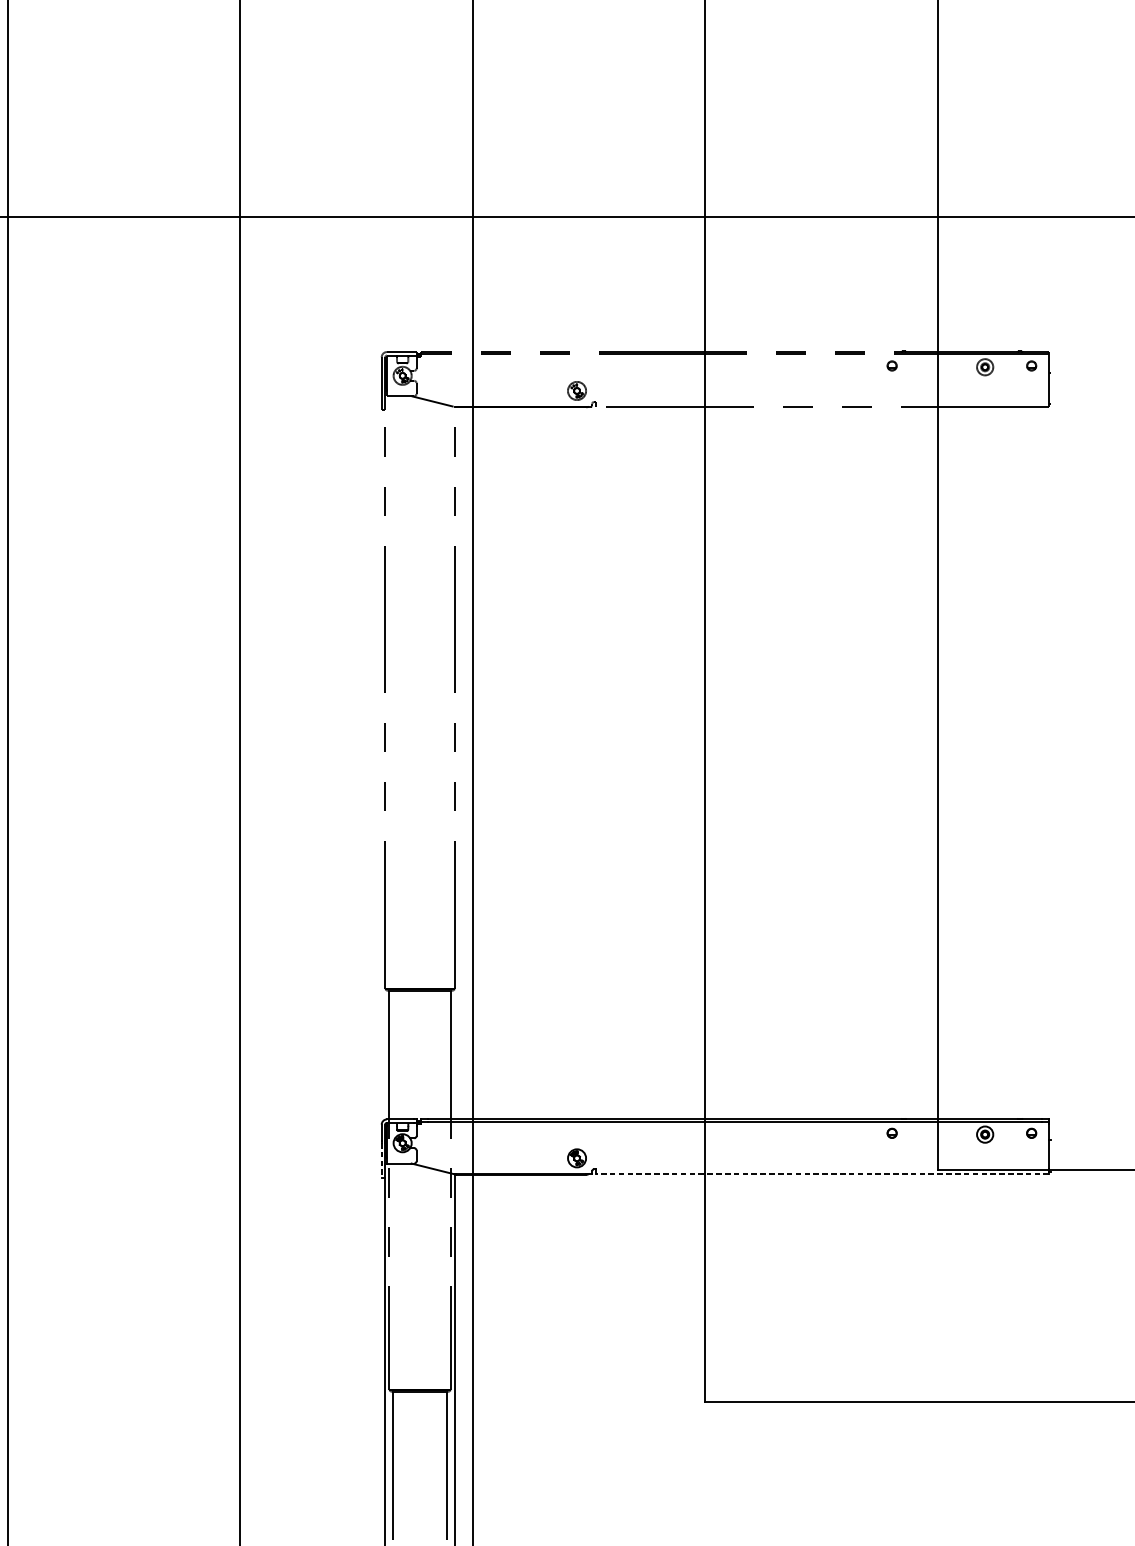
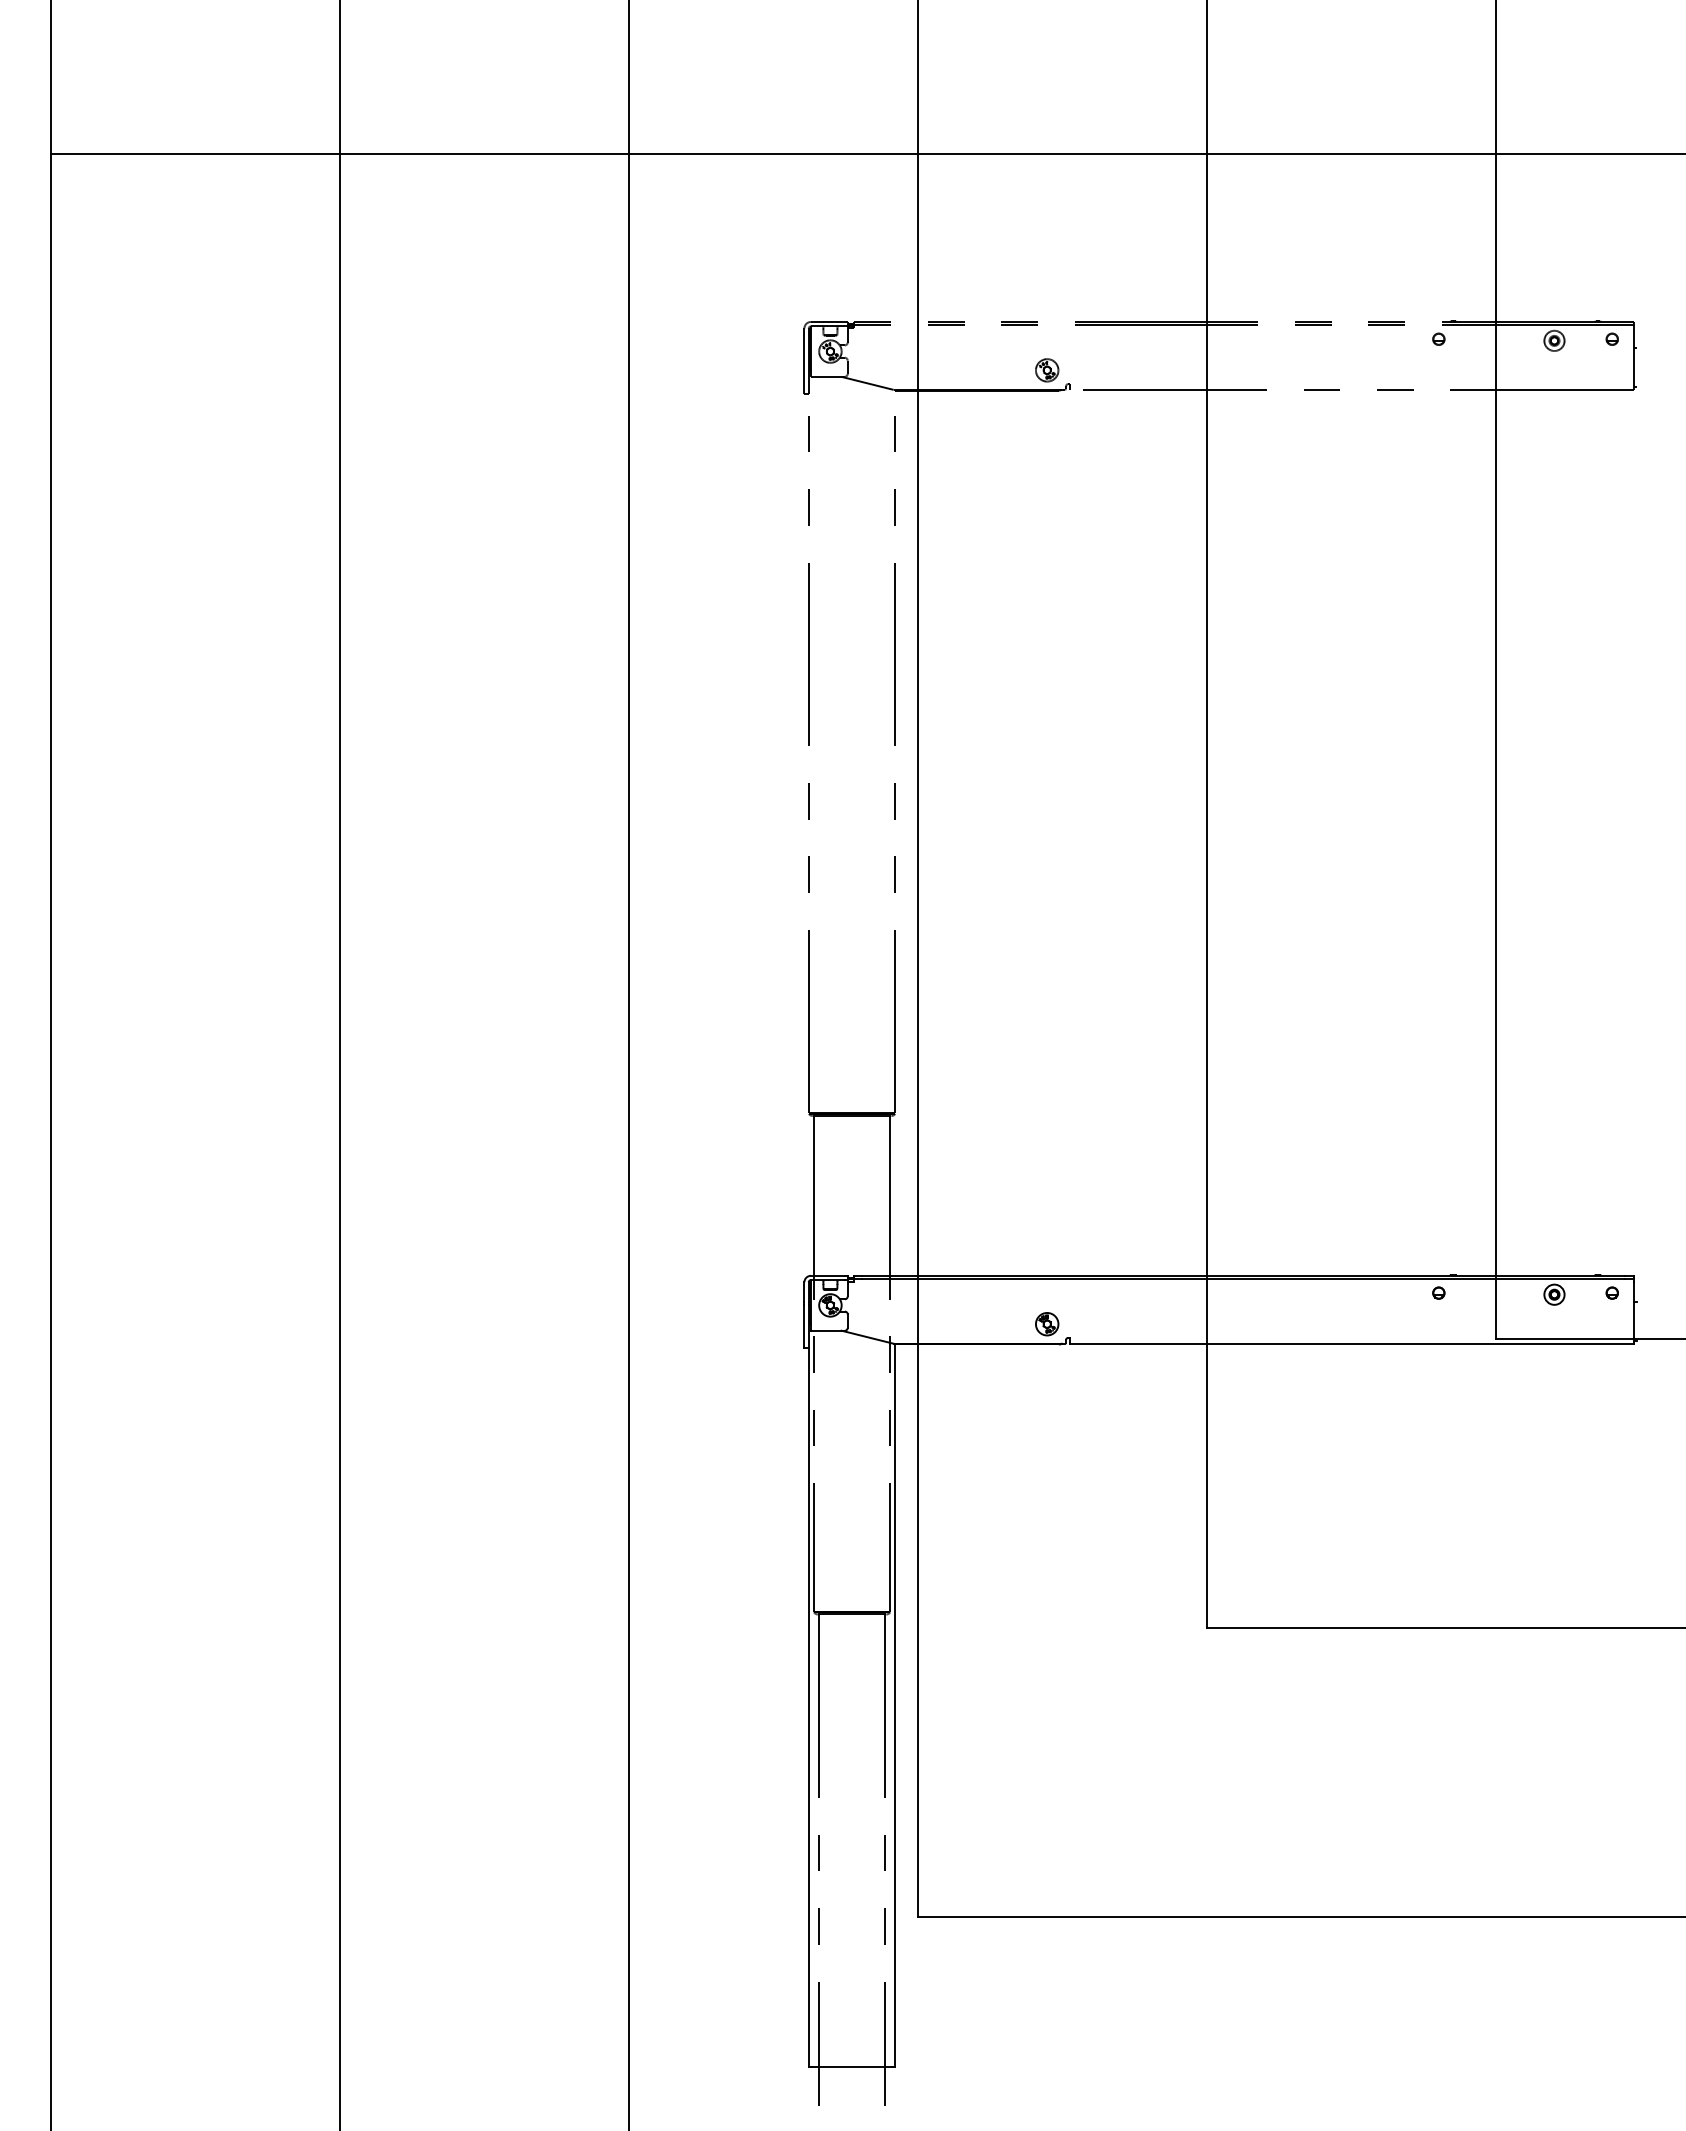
line: (381, 1160) -> (804, 1326), dashed -> solid
line: (822, 1173) -> (1352, 1343), dashed -> solid

